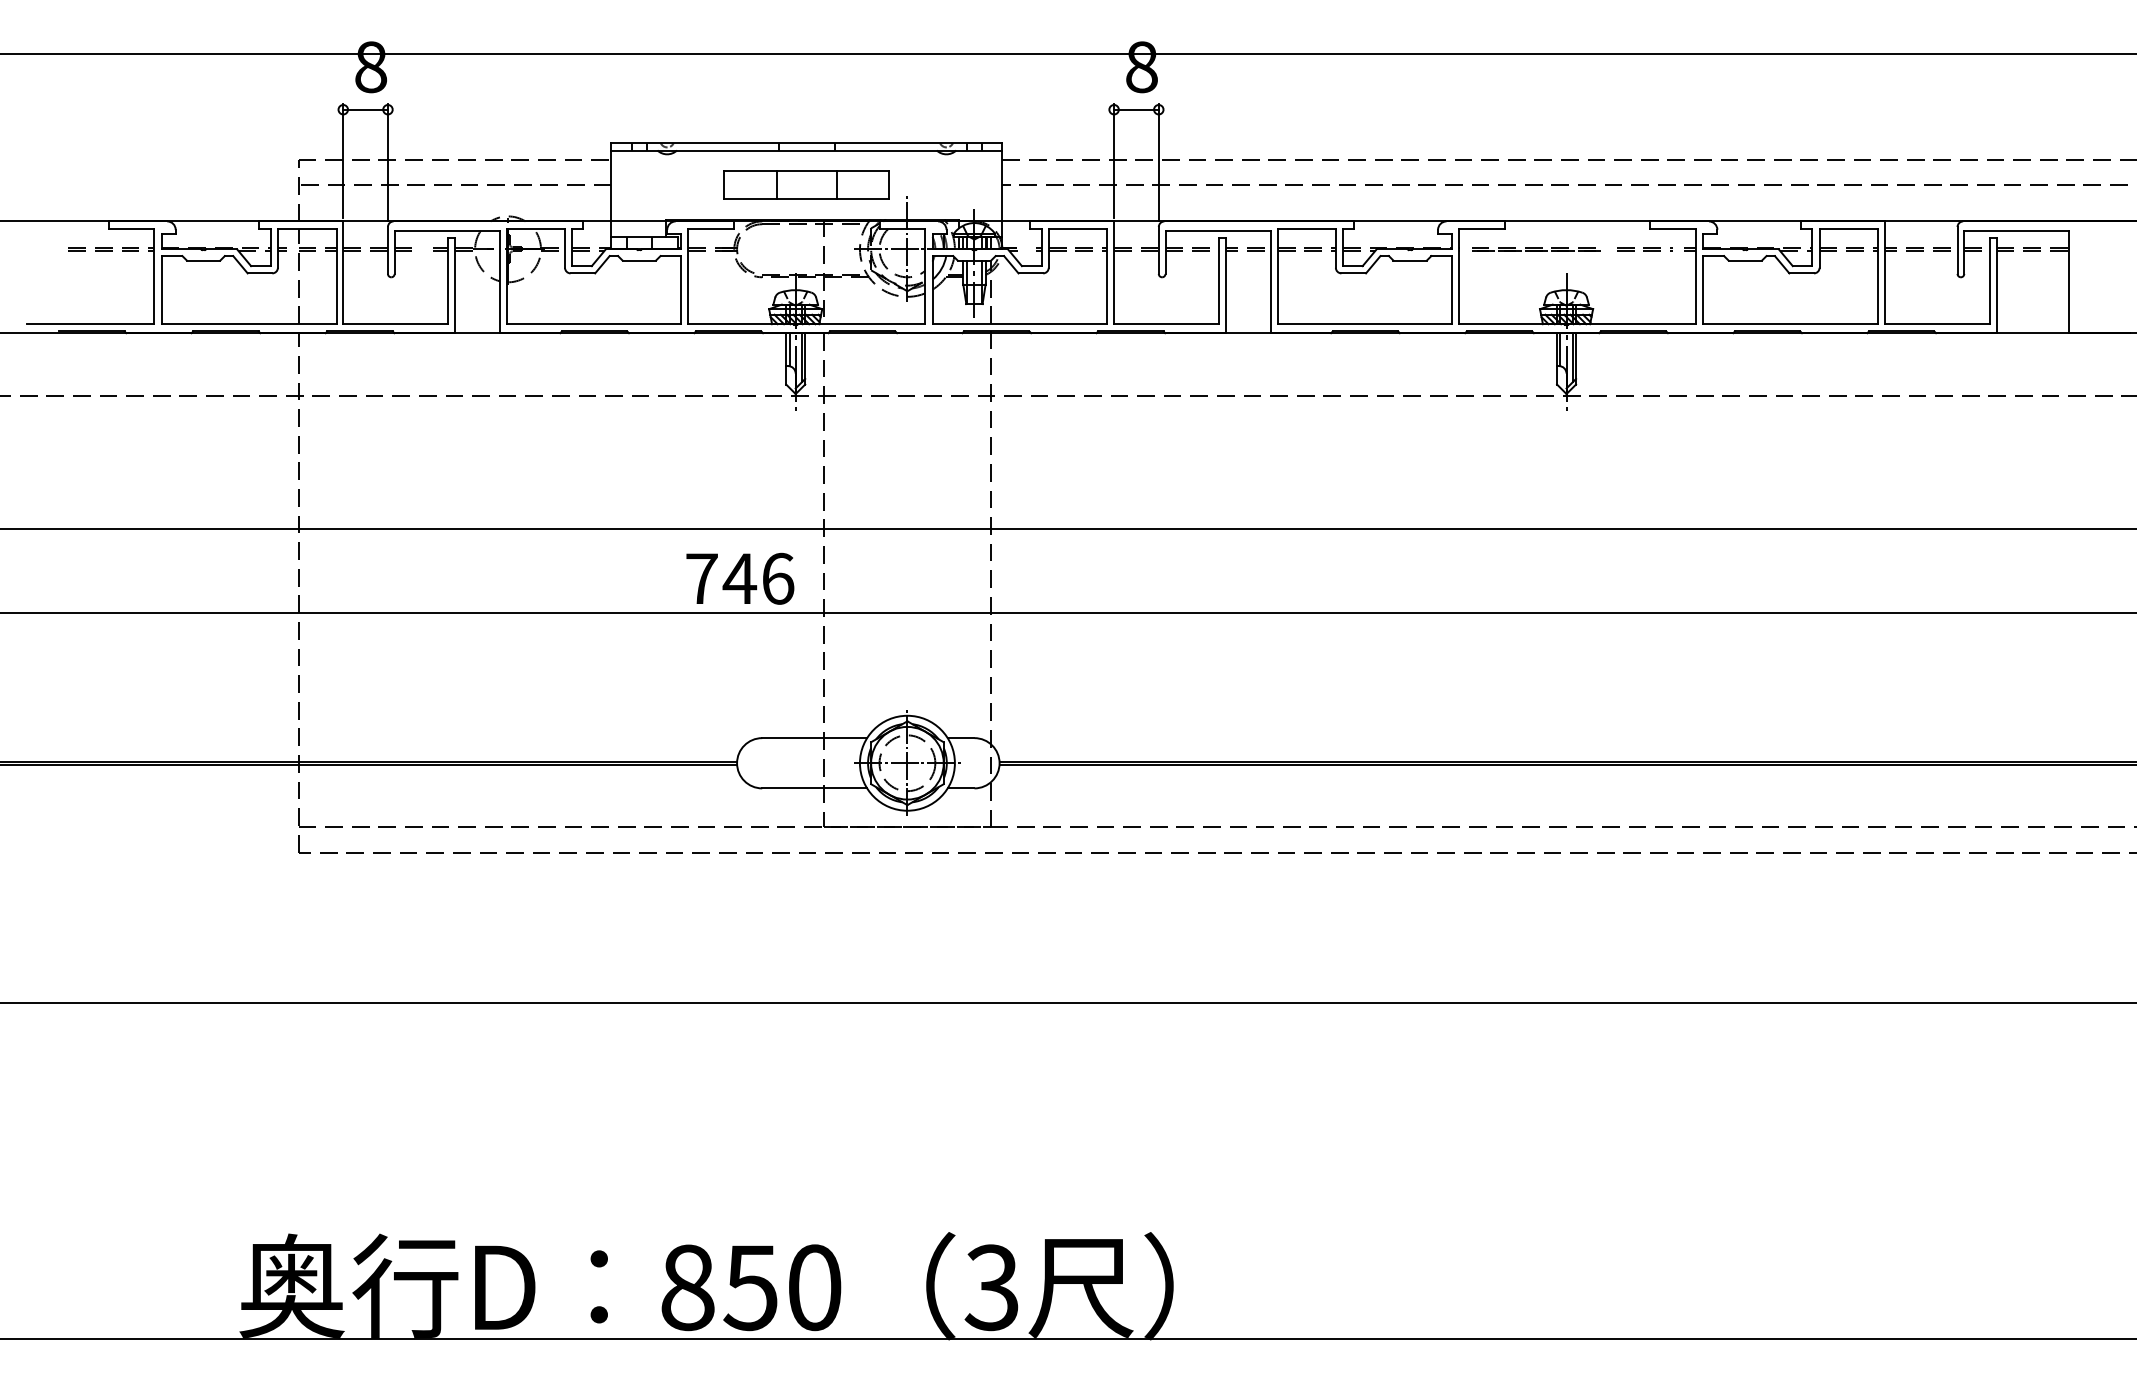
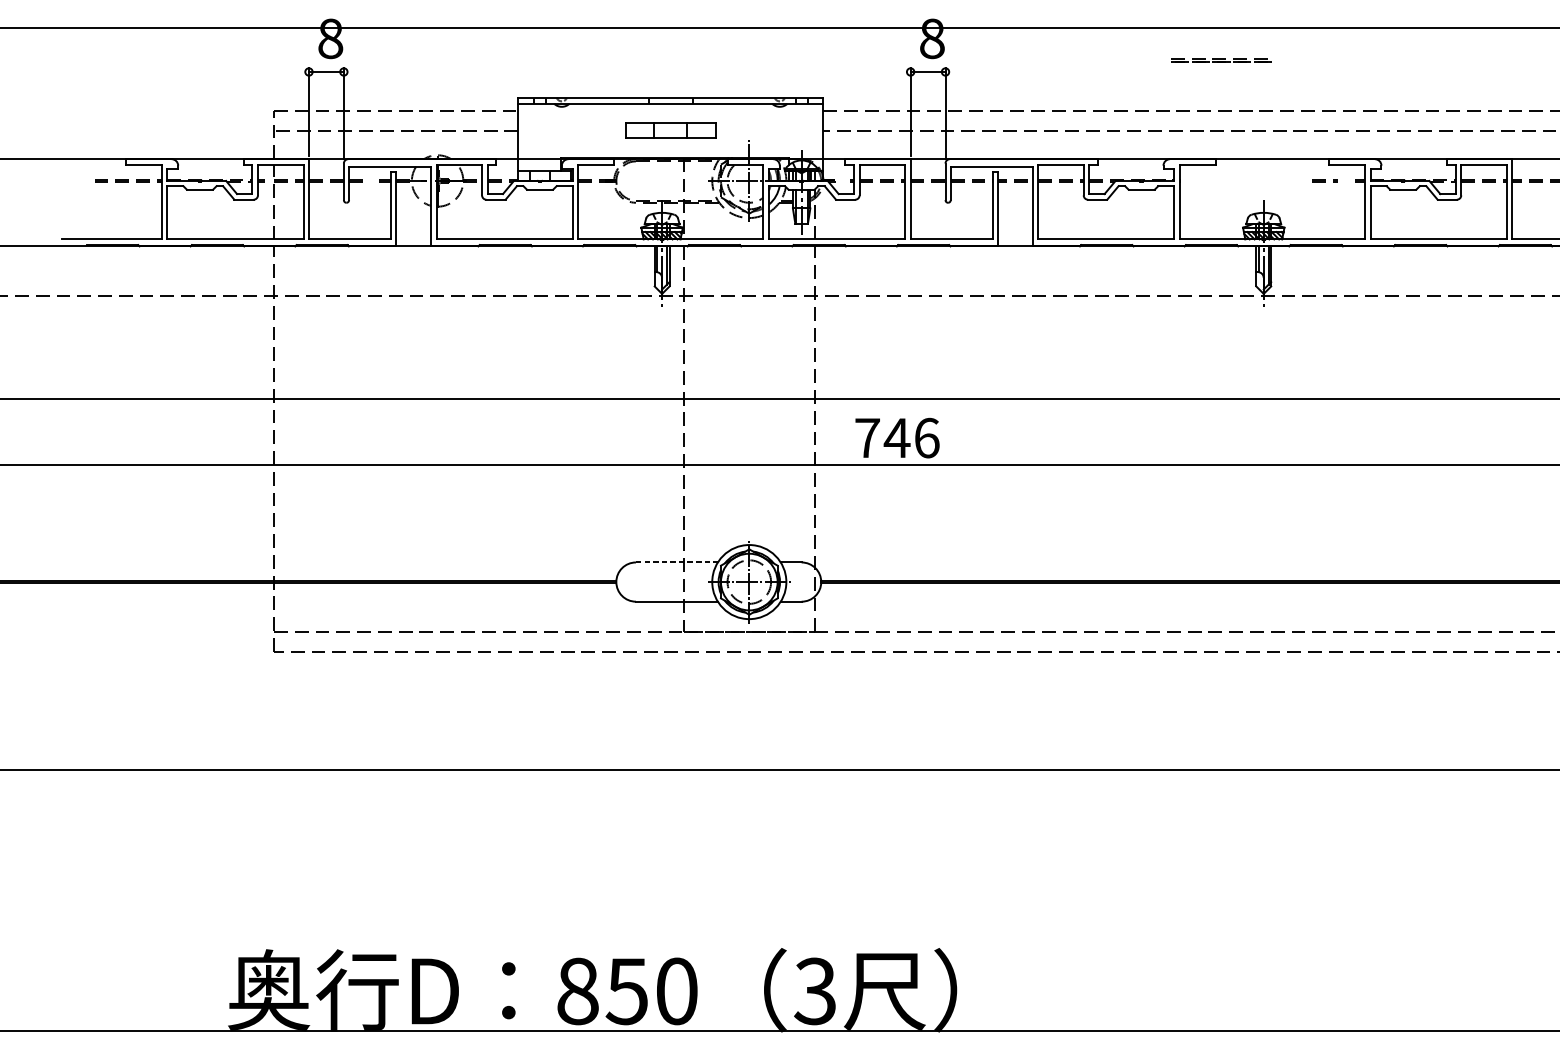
part: (806, 184) -> (670, 130), size x0.7
line: (1536, 248) -> (1221, 60), moved
part: (1644, 249) -> (1324, 181), size x0.6
text: (740, 578) -> (897, 437), moved
line: (815, 738) -> (677, 562), solid -> dashed

